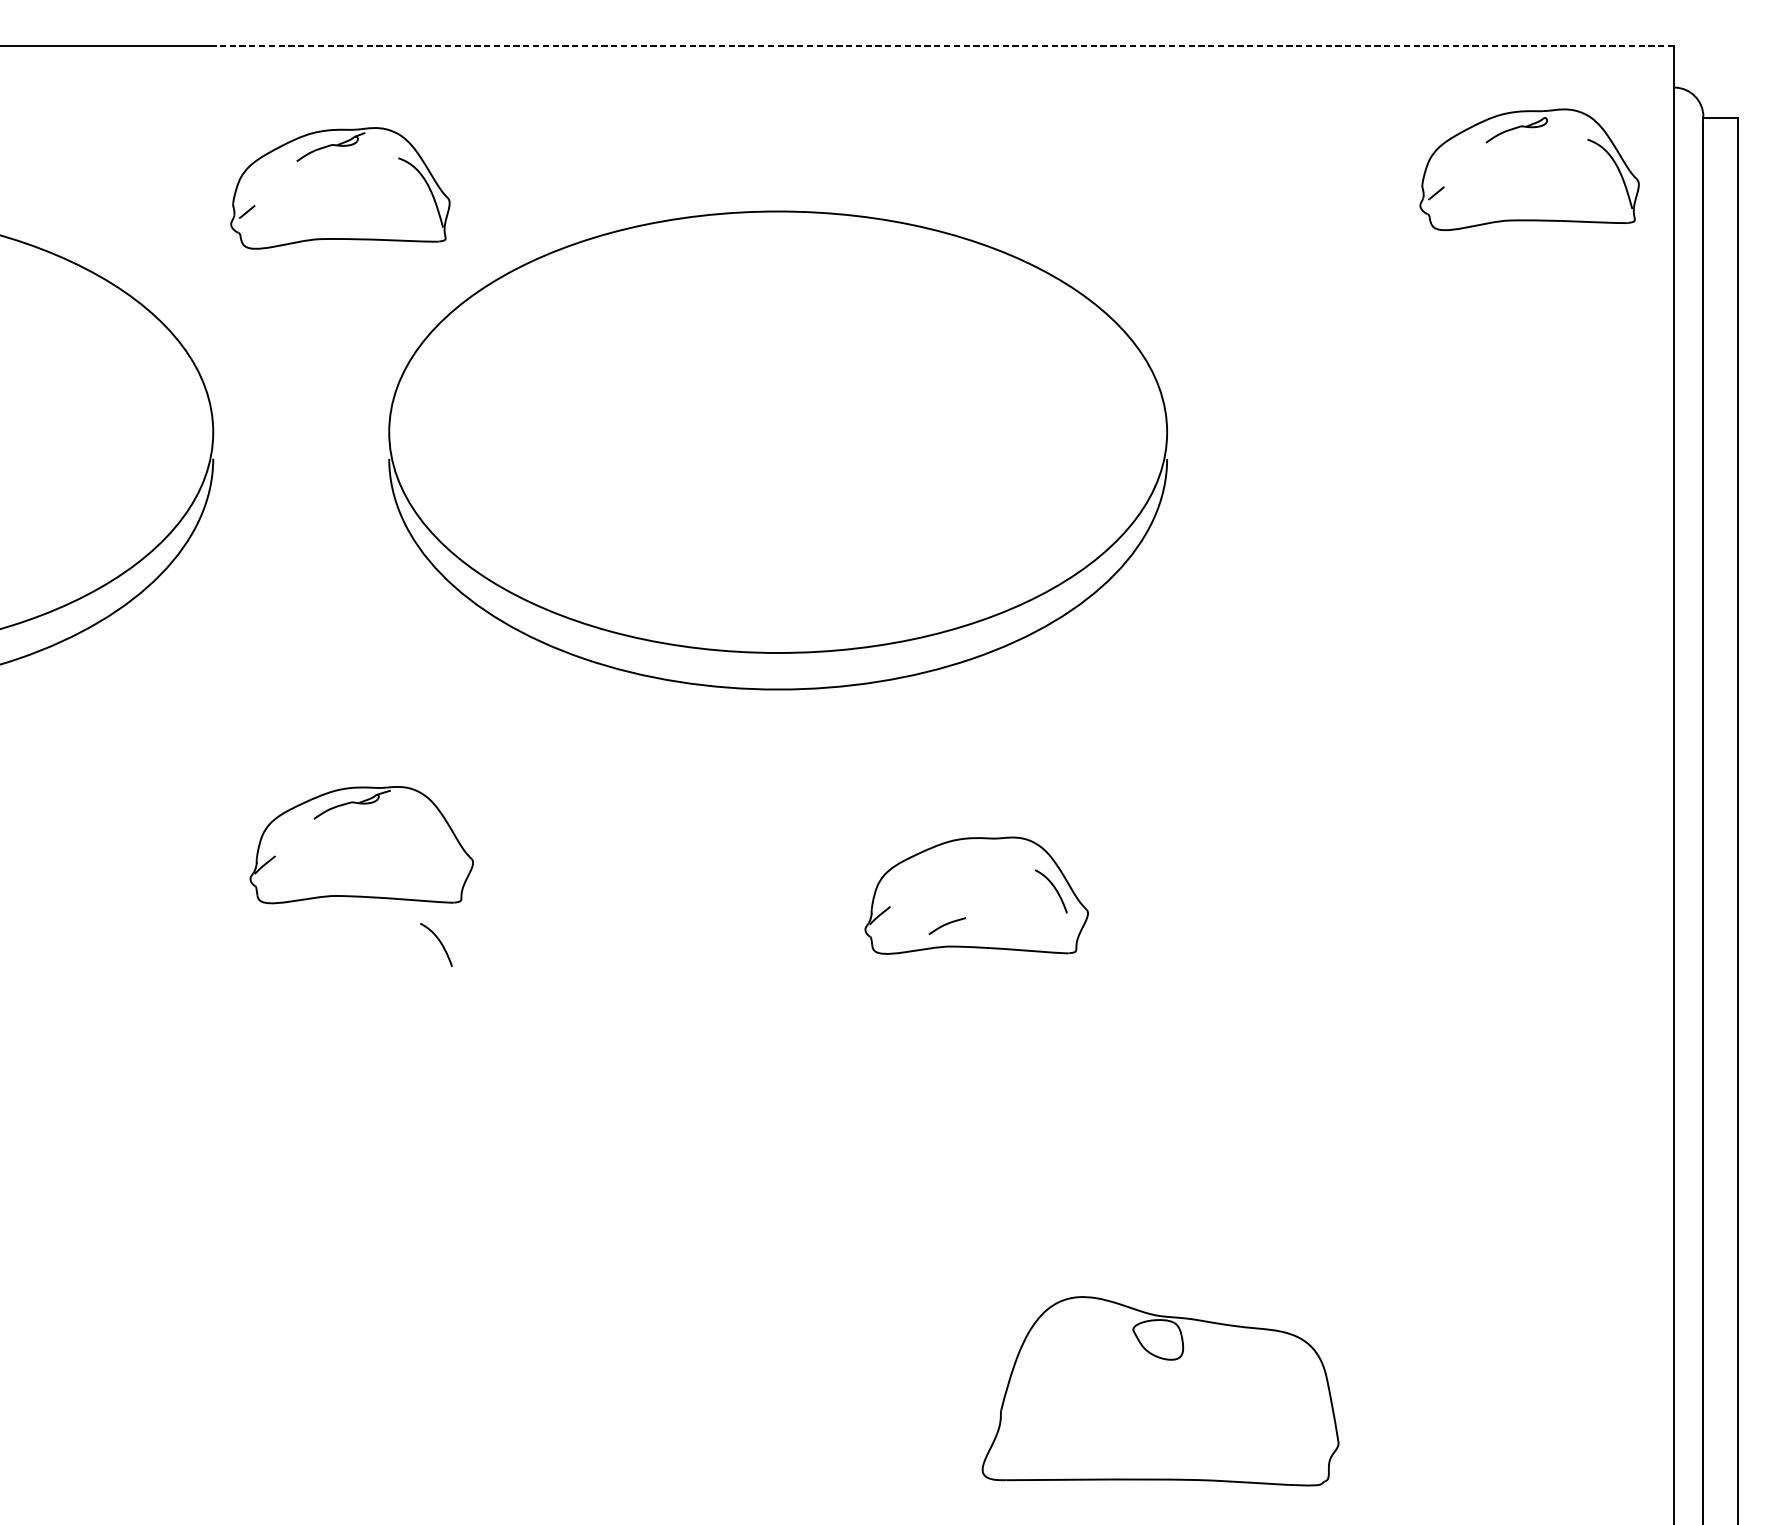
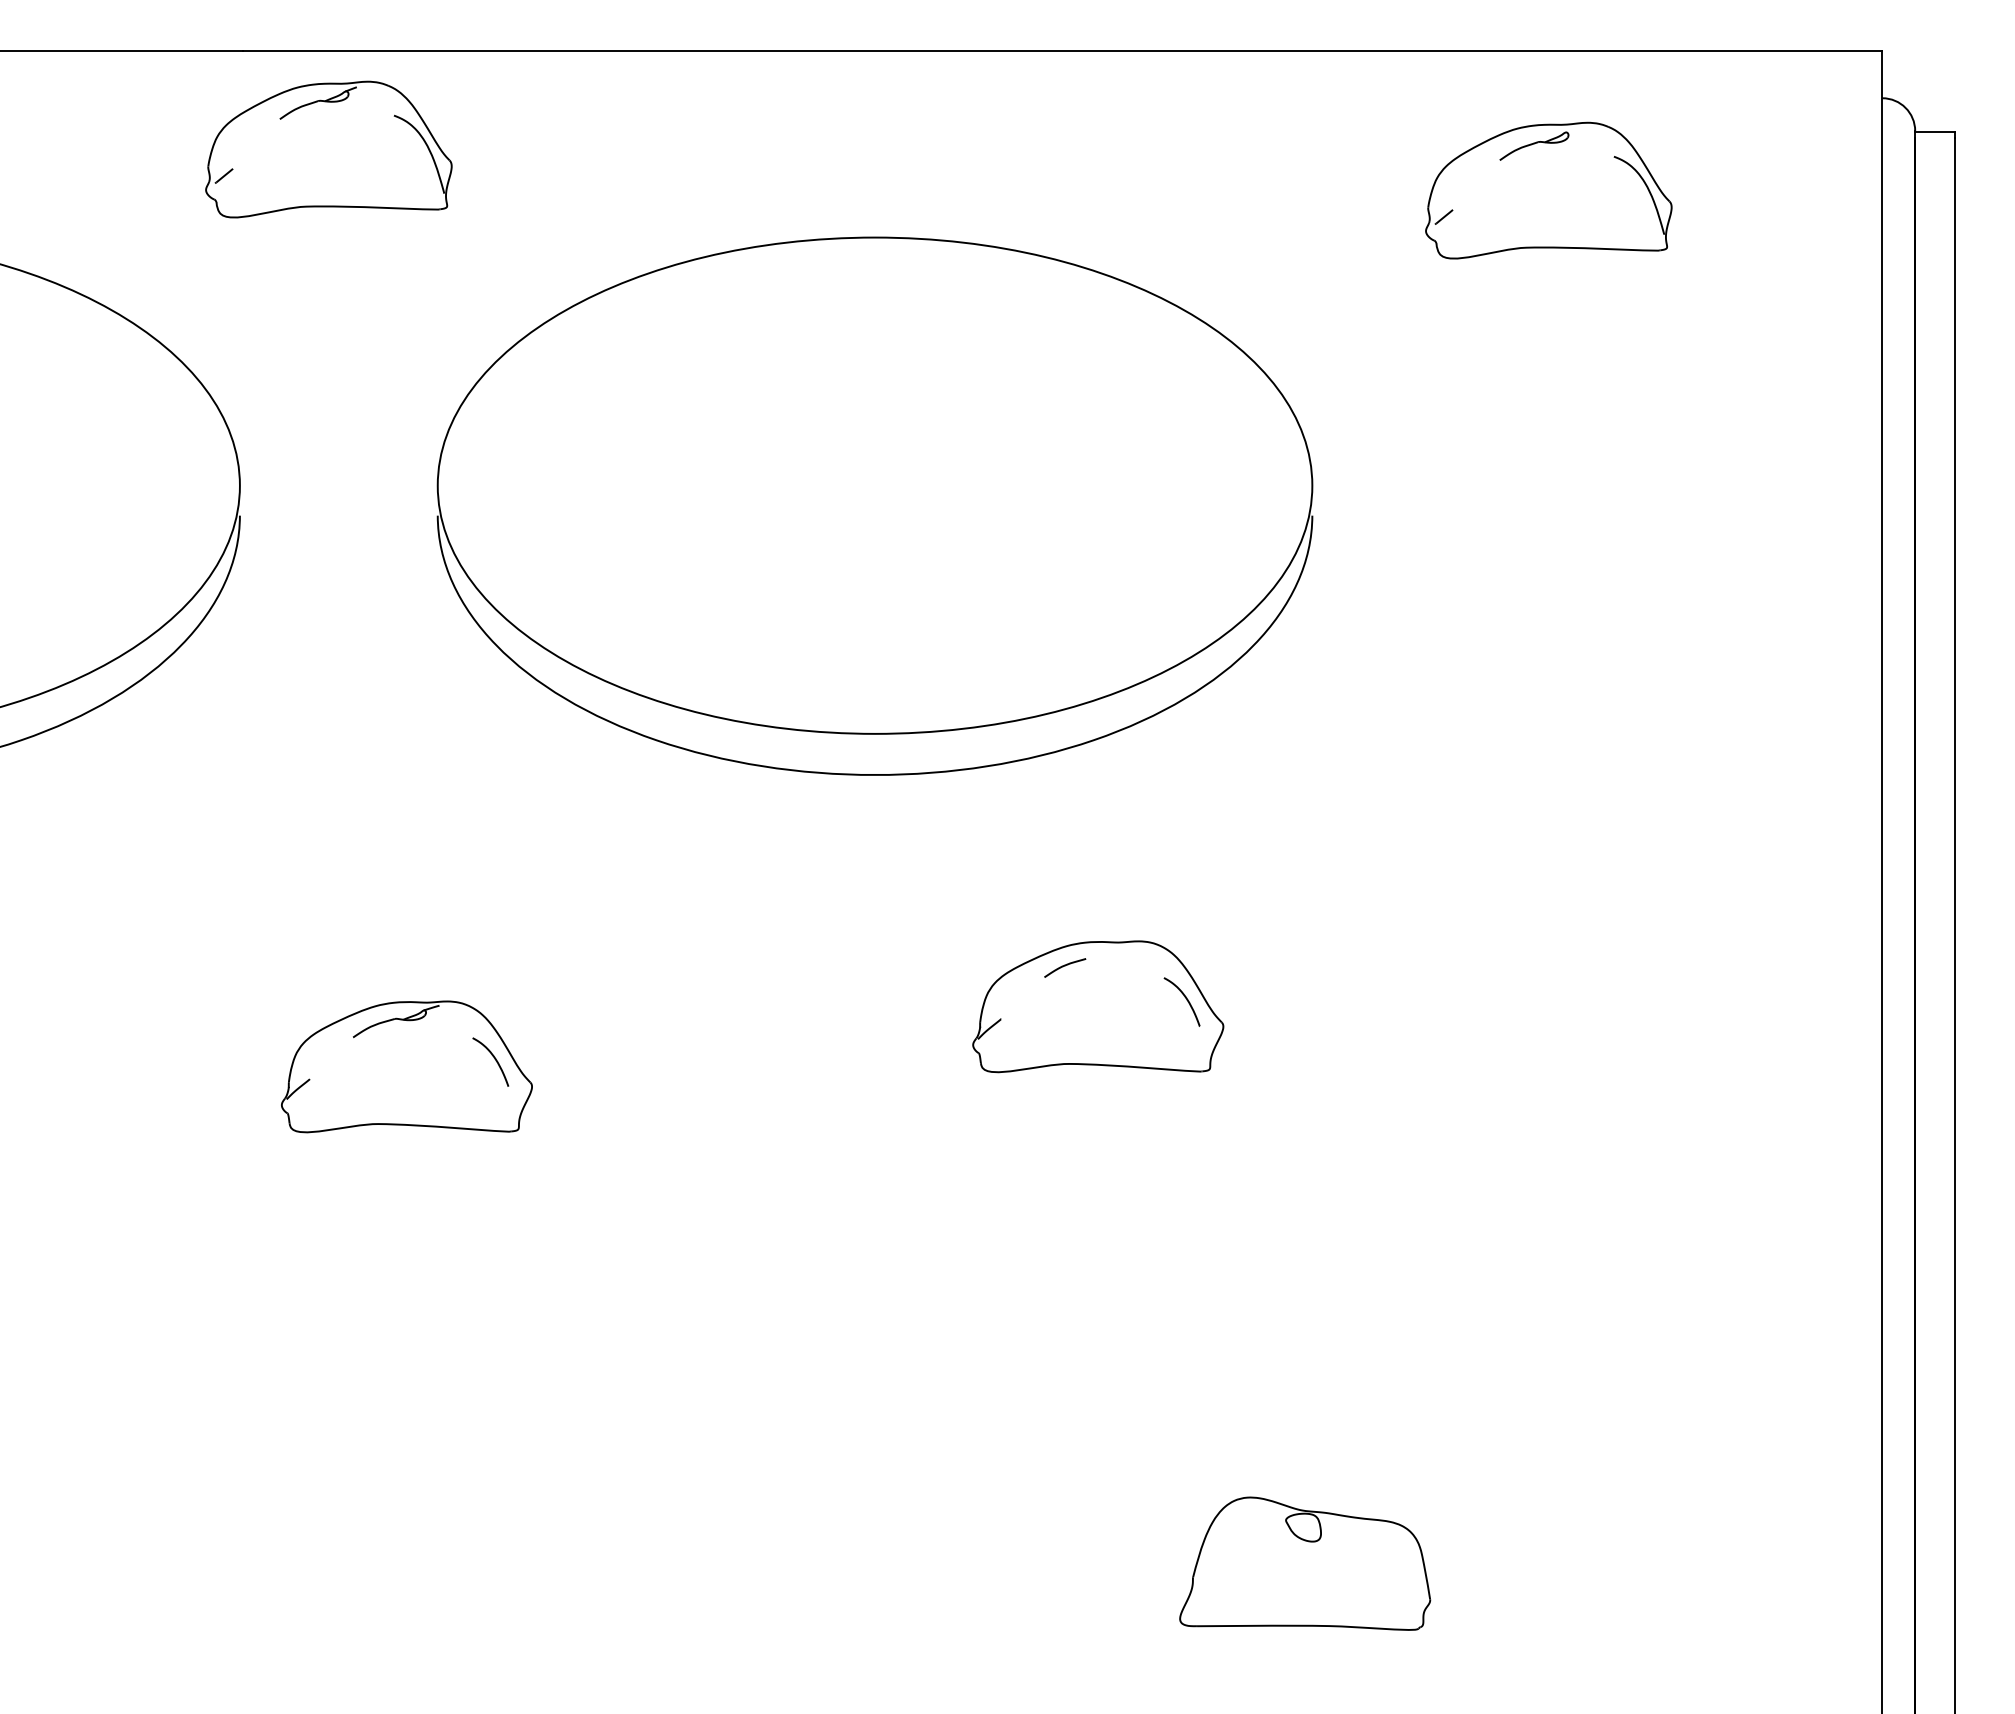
line: (944, 46) -> (1062, 51), dashed -> solid
part: (1529, 169) -> (1548, 190), moved
part: (340, 188) -> (328, 149), moved
part: (361, 844) -> (406, 1066), moved
curve: (947, 924) -> (1065, 966), moved
part: (1161, 1390) -> (1305, 1563), size x0.62

